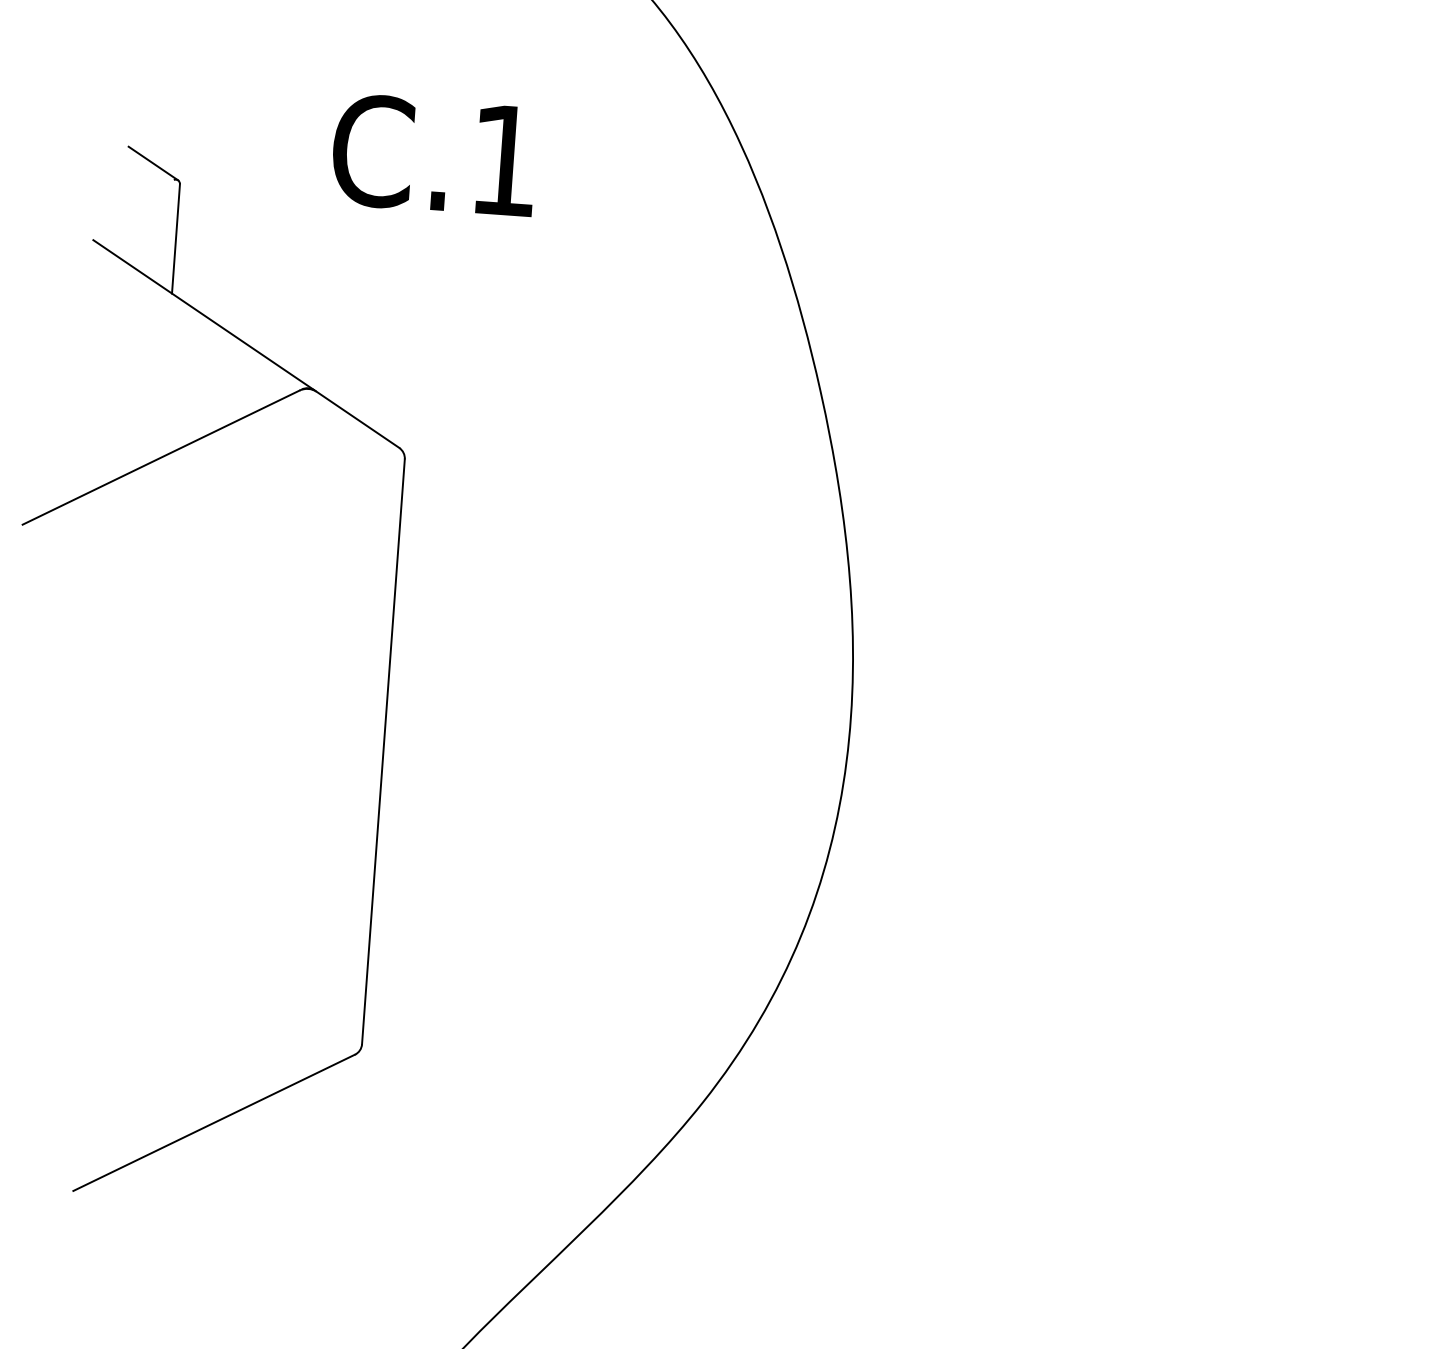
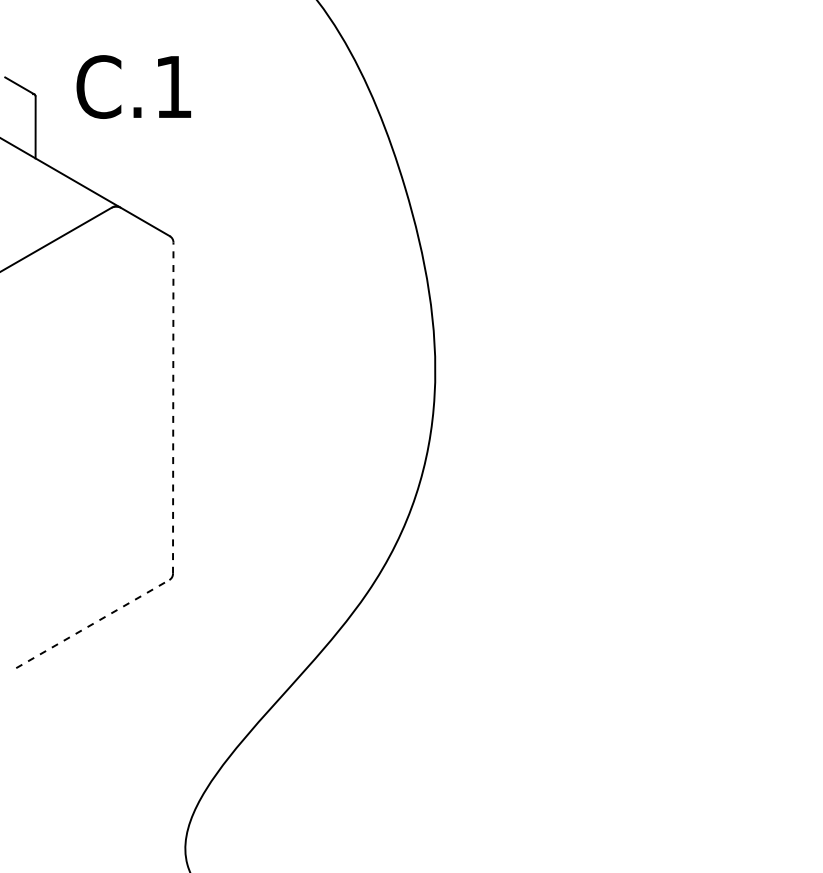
text: (433, 154) -> (133, 86), moved
line: (383, 752) -> (173, 408), solid -> dashed
line: (215, 1121) -> (93, 623), solid -> dashed

